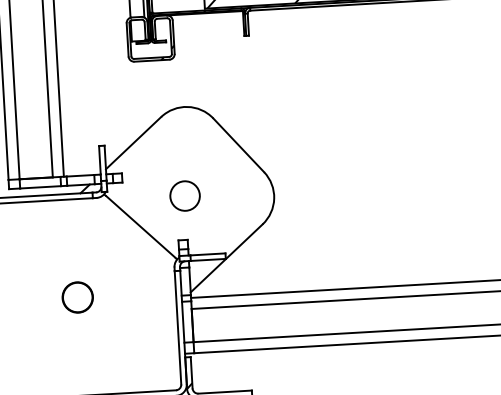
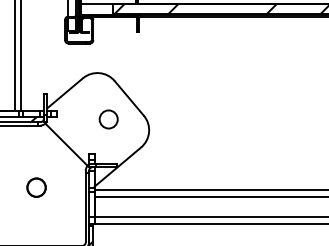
circle: (184, 196) -> (108, 119), moved
circle: (77, 297) -> (36, 187), moved

